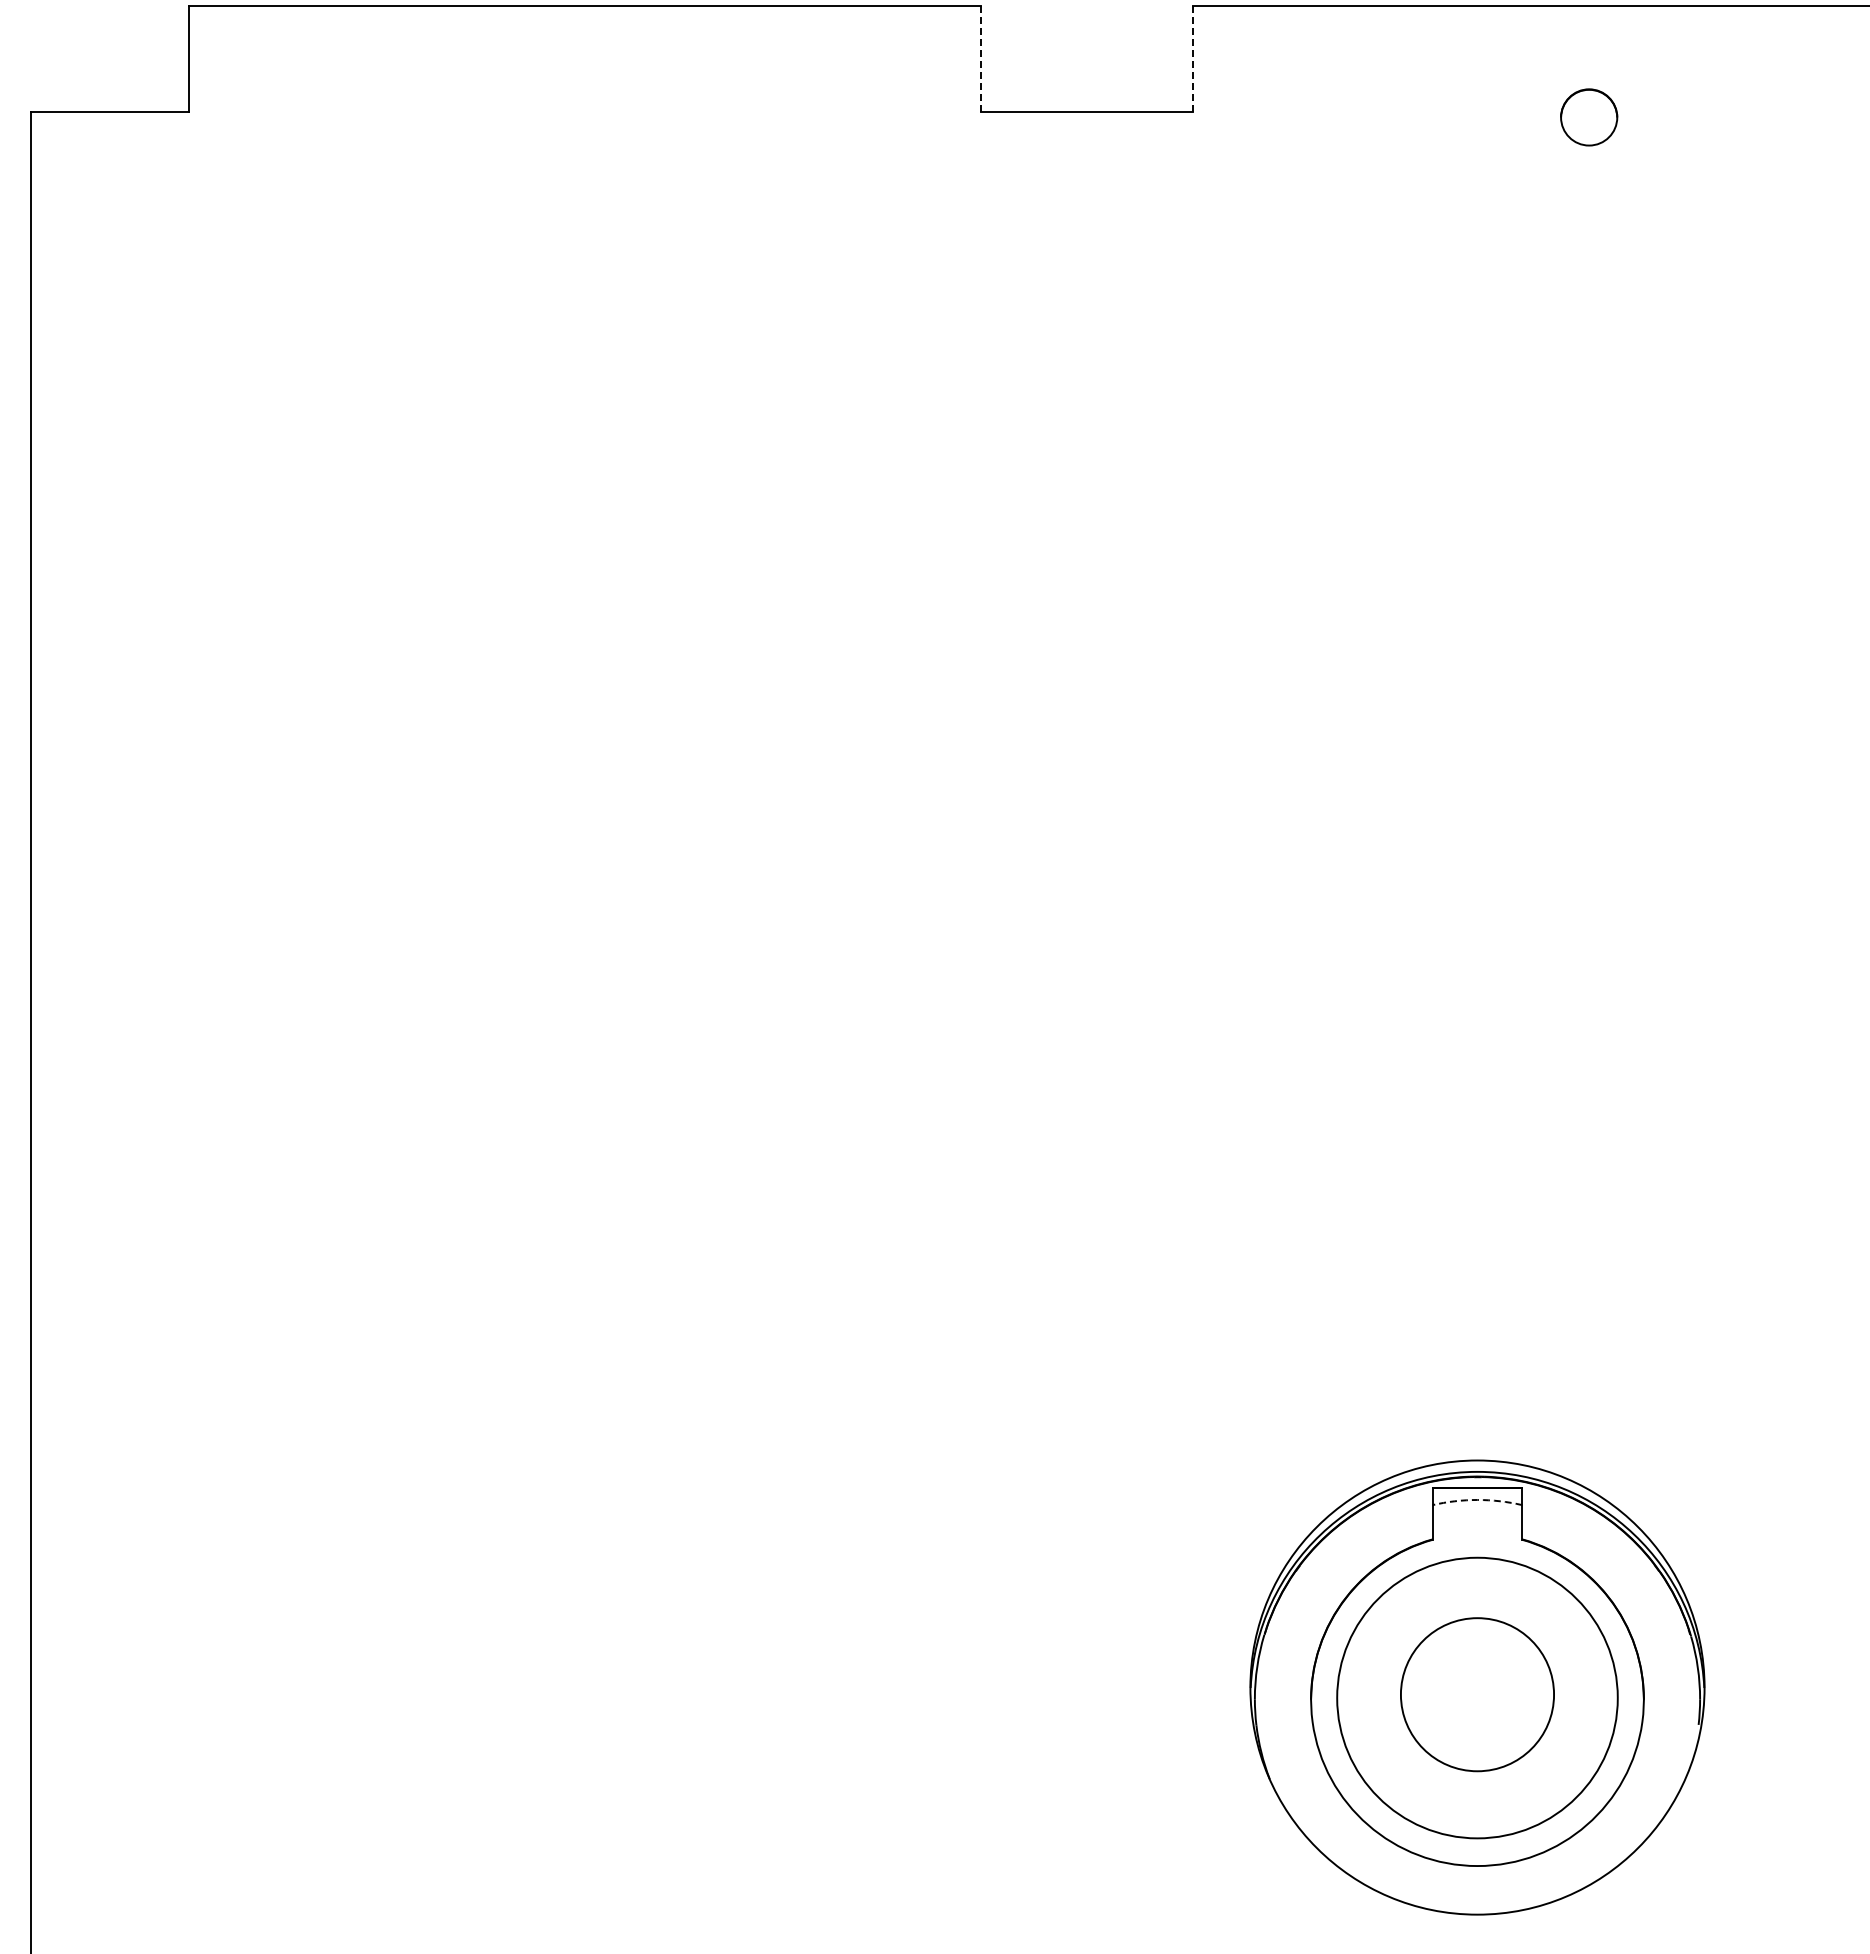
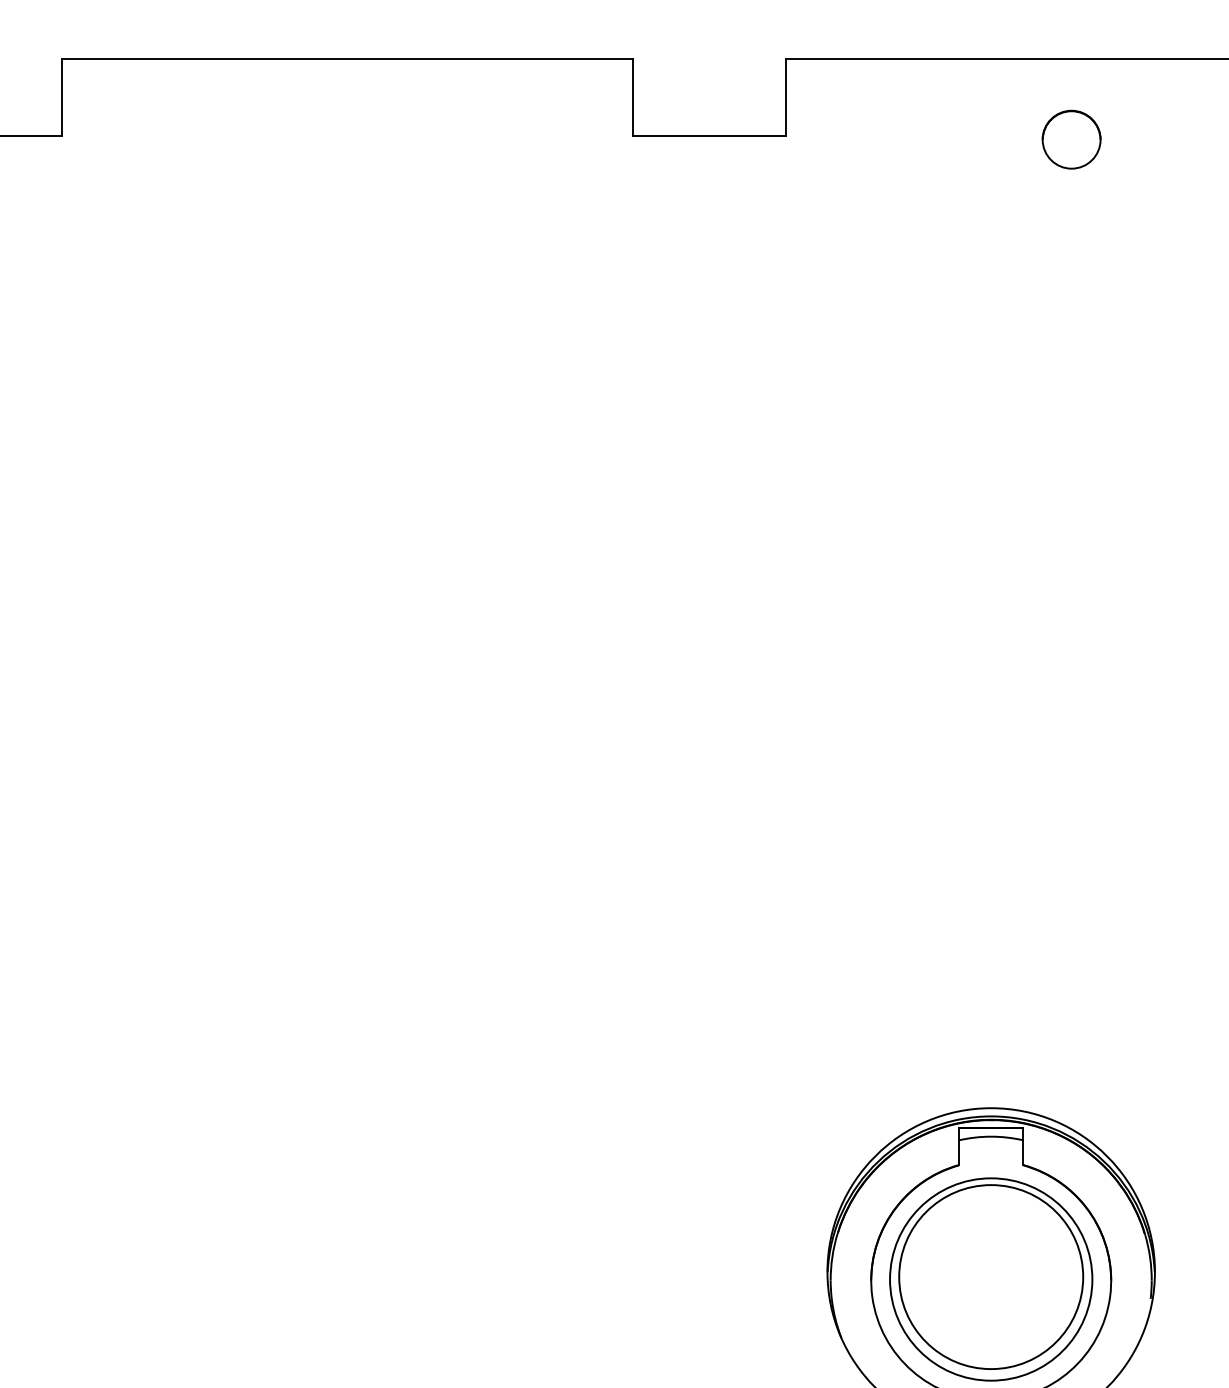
line: (981, 58) -> (633, 97), dashed -> solid
line: (1193, 58) -> (786, 97), dashed -> solid
circle: (1589, 117) -> (1071, 139), size x1.43
arc: (1477, 1499) -> (991, 1136), dashed -> solid
circle: (1477, 1694) -> (991, 1276), size x1.67

